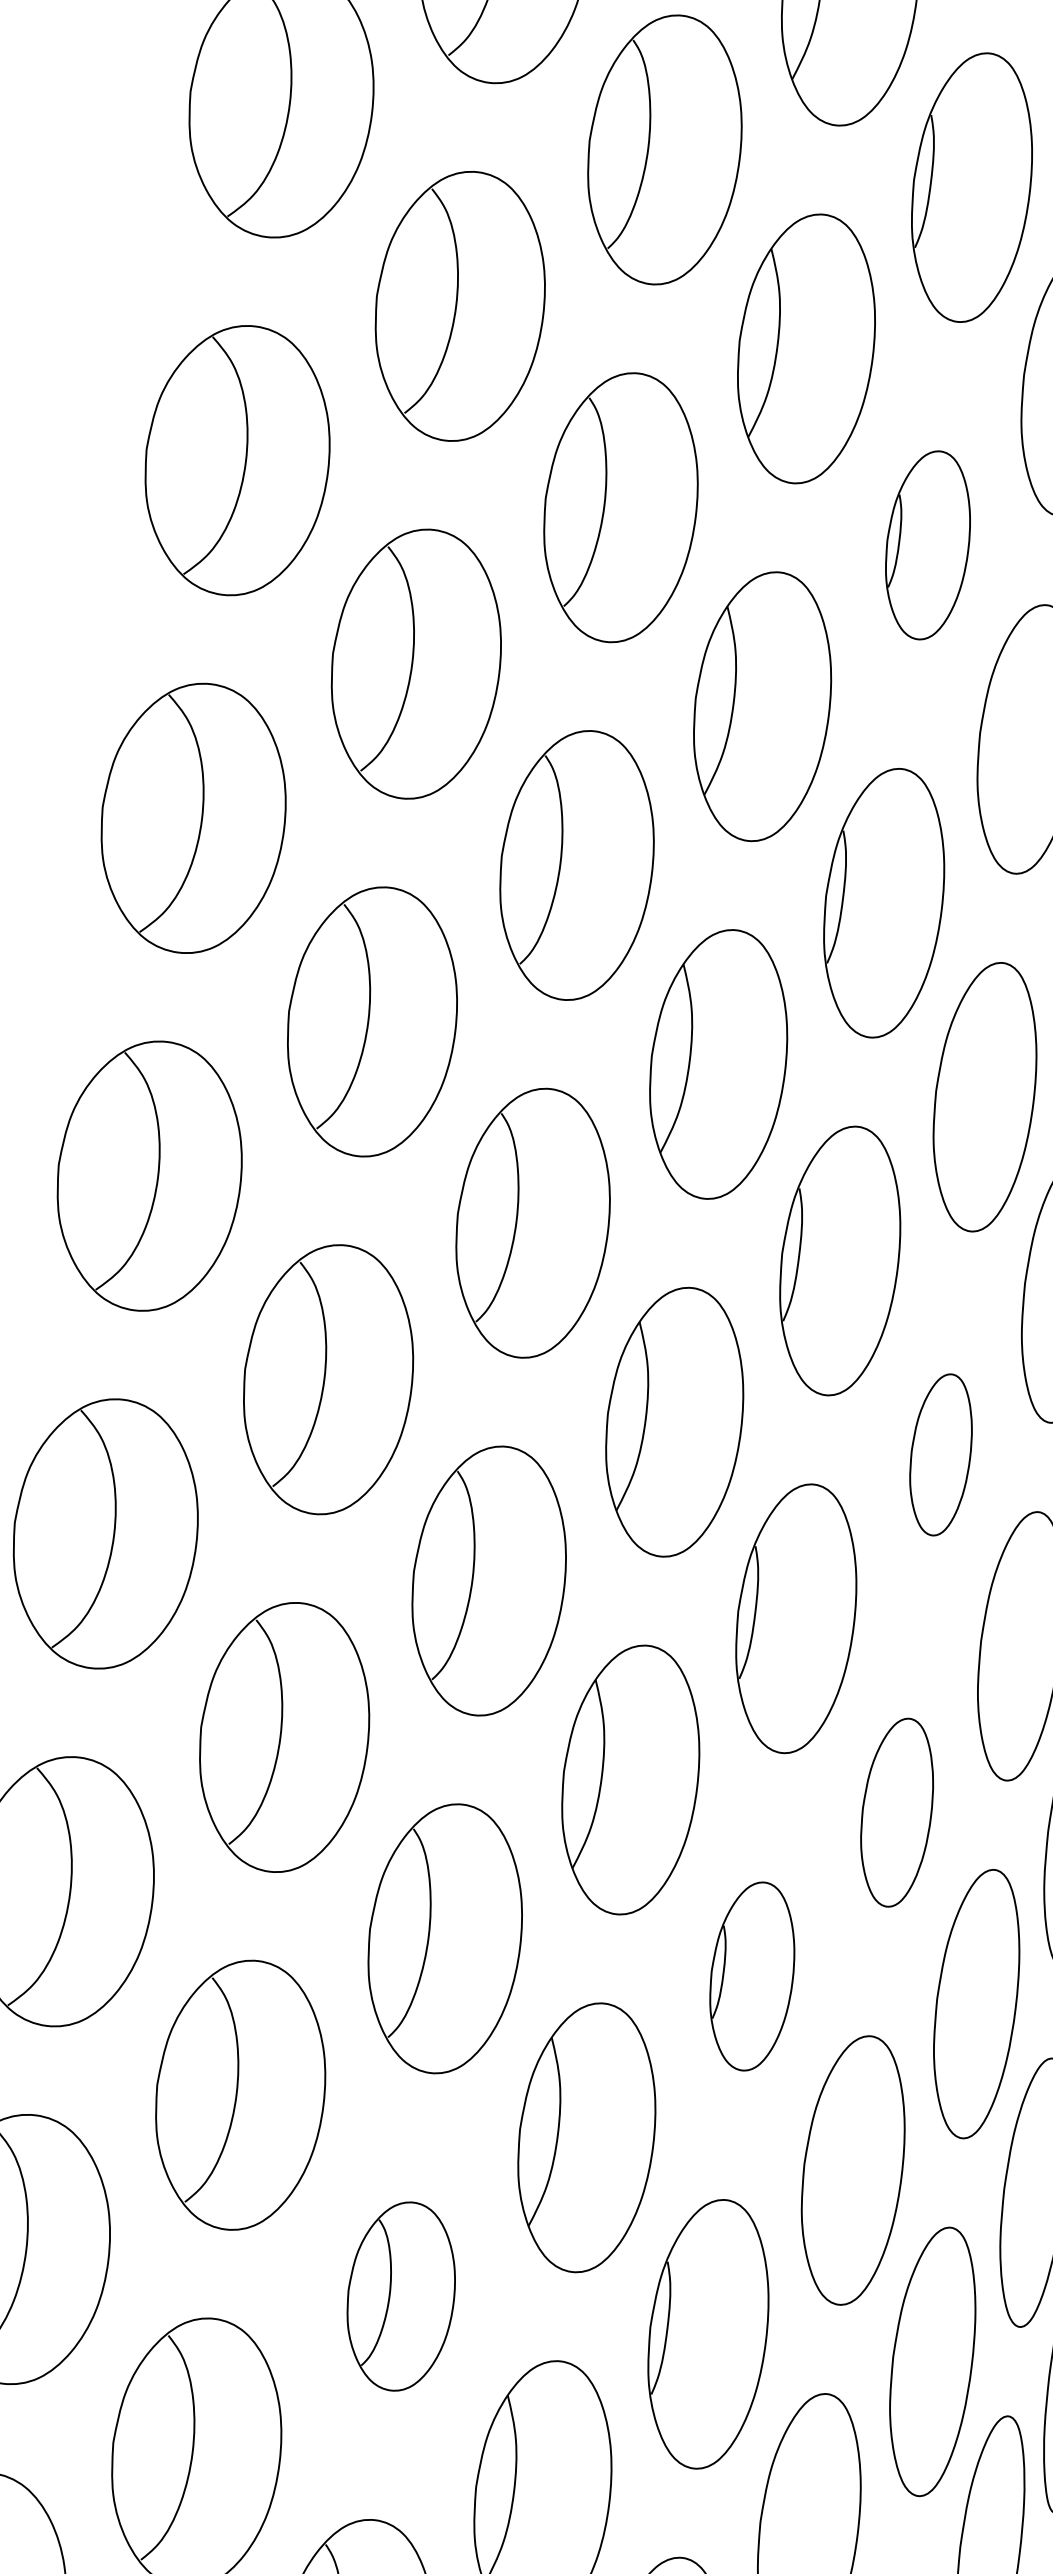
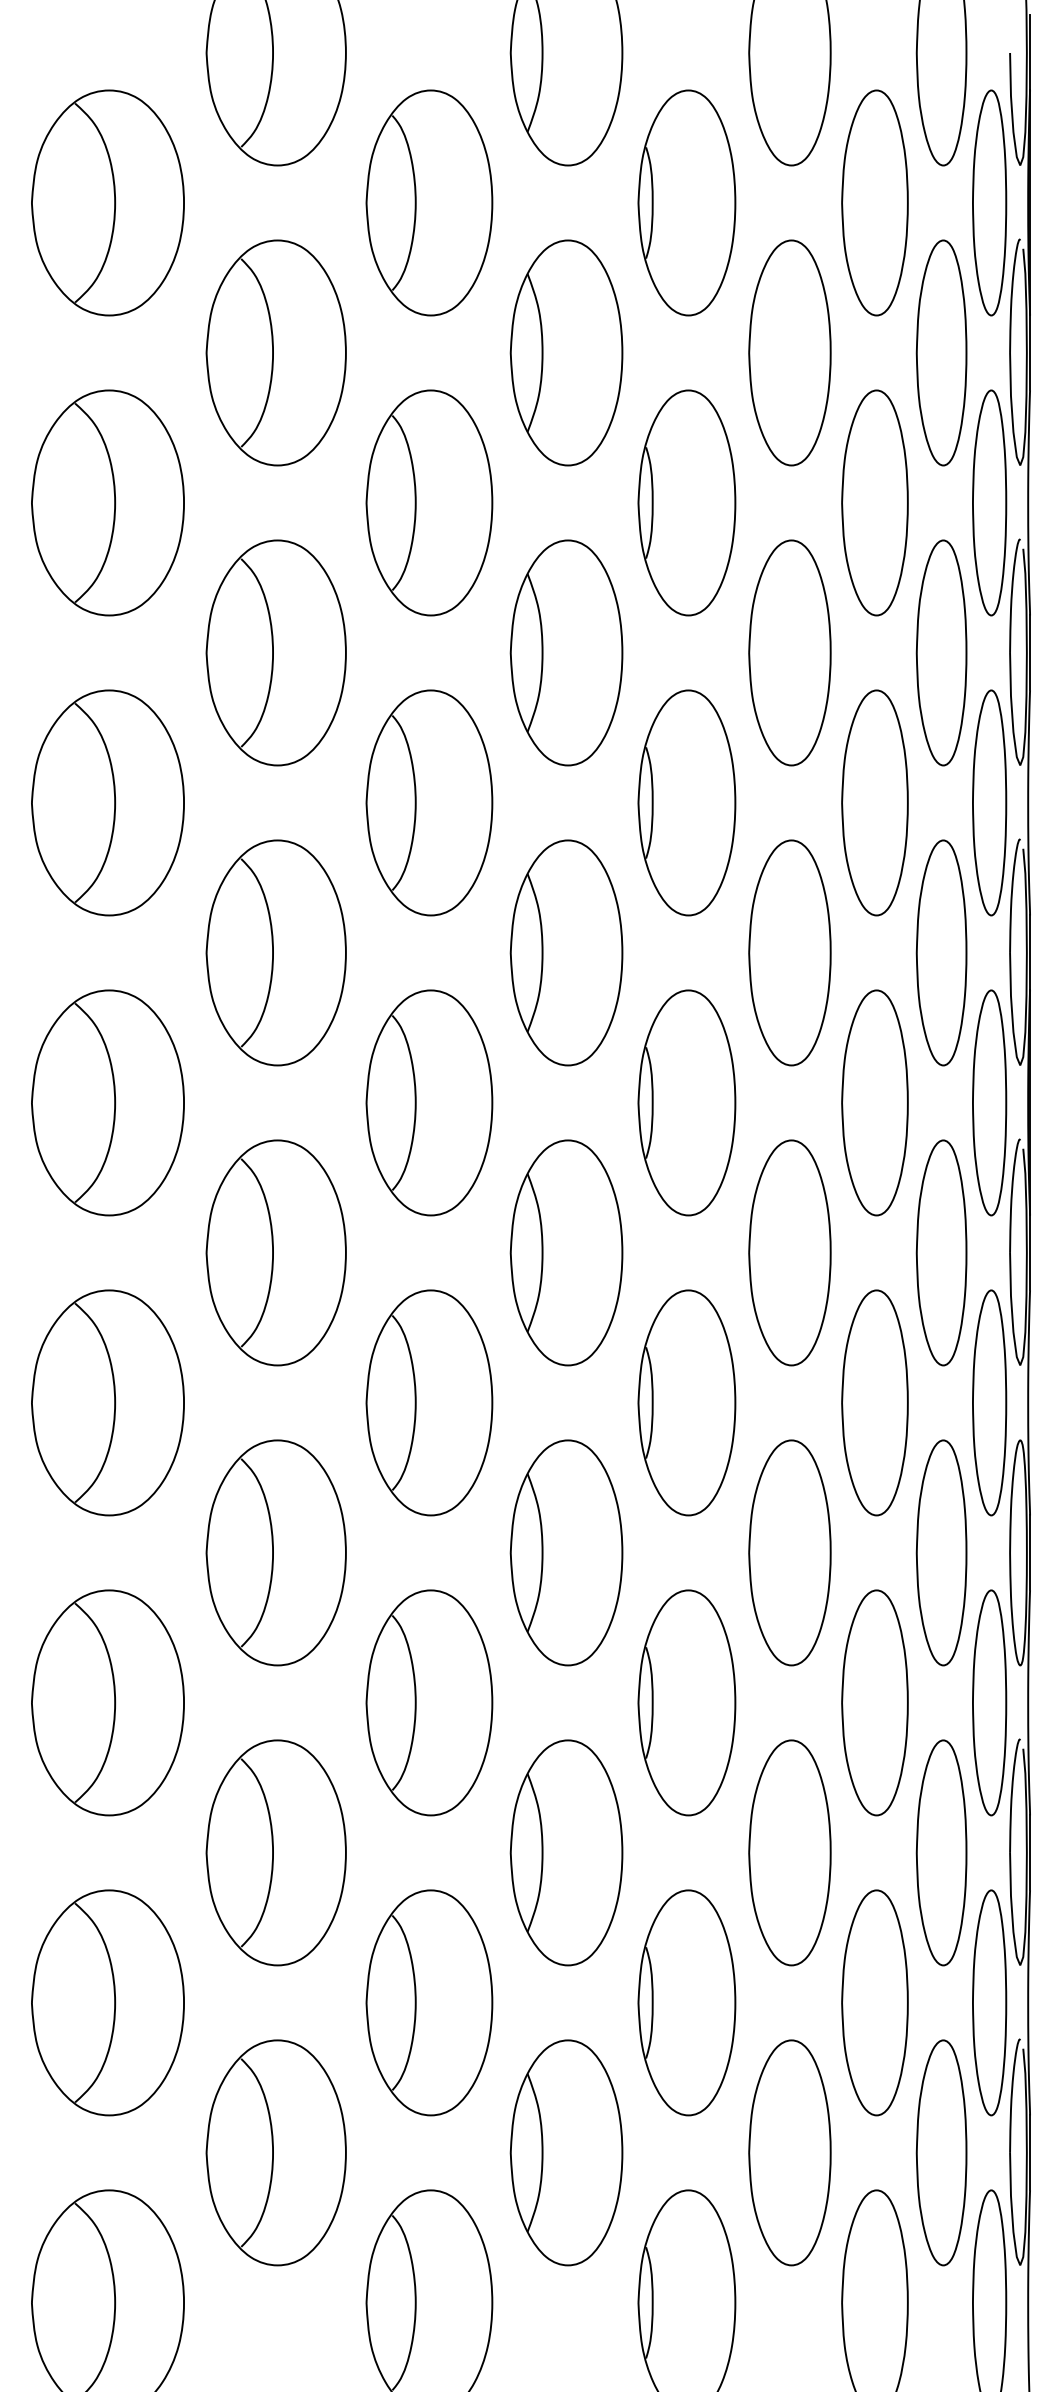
part: (927, 544) -> (686, 502), size x1.43
part: (940, 1454) -> (789, 1252), size x1.67
part: (896, 1811) -> (789, 1552), size x1.43
part: (751, 1975) -> (686, 1702), size x1.43
part: (401, 2295) -> (429, 2002), size x1.43

